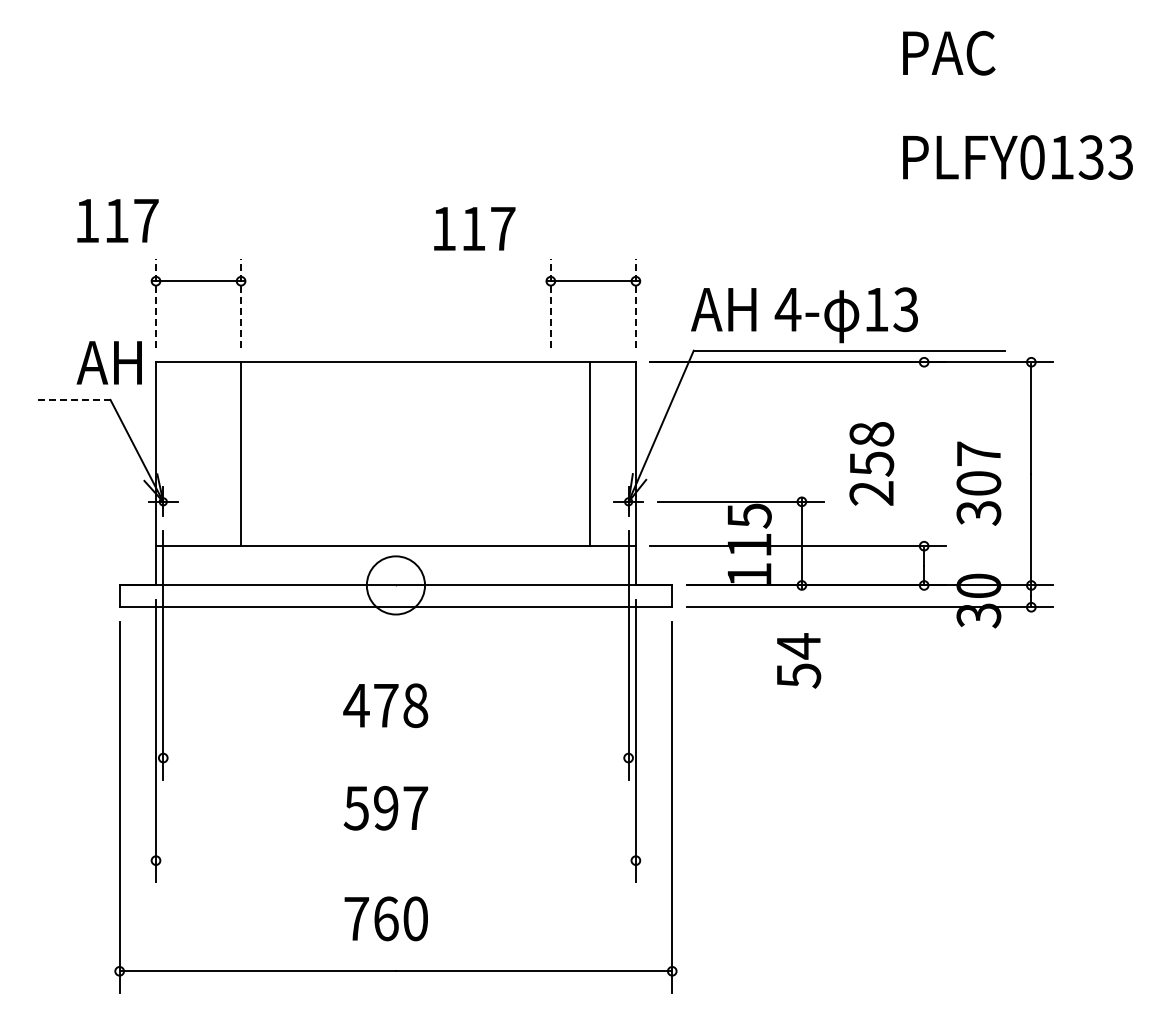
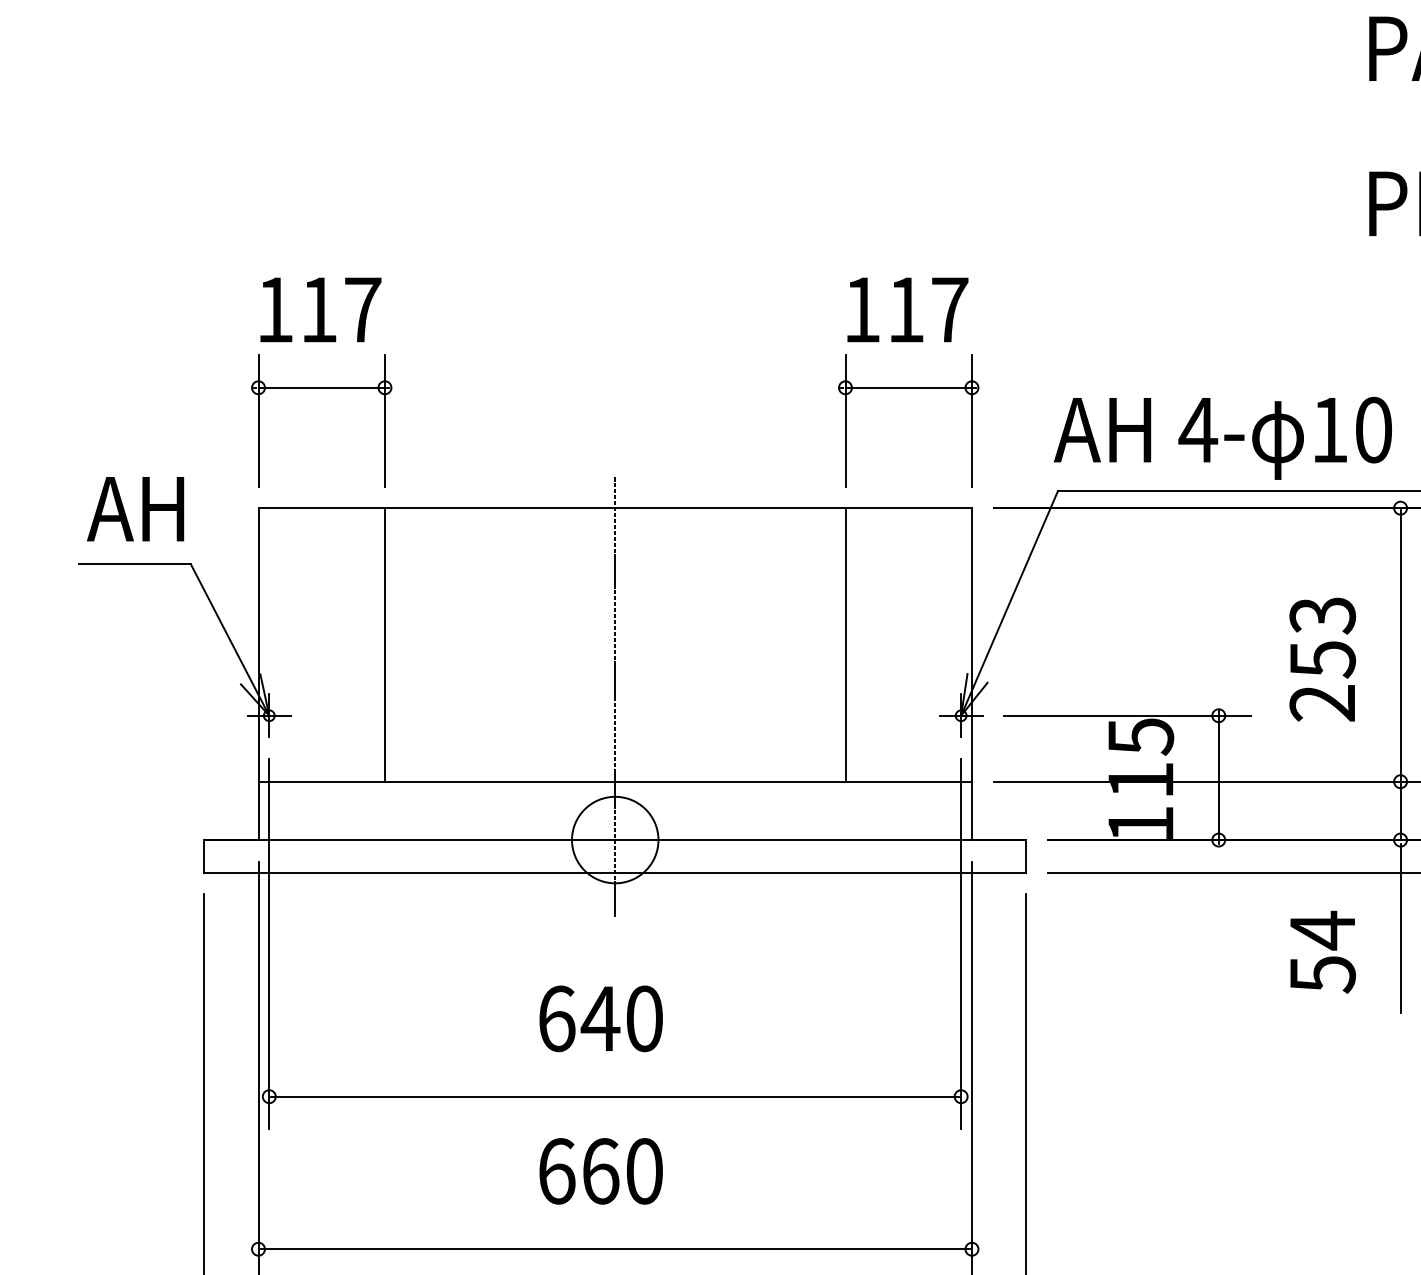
text: (117, 220) -> (320, 309), moved
text: (474, 228) -> (907, 309), moved
line: (156, 303) -> (259, 420), dashed -> solid
line: (241, 303) -> (385, 420), dashed -> solid
line: (550, 303) -> (845, 420), dashed -> solid
line: (635, 303) -> (971, 420), dashed -> solid
text: (905, 309) -> (1372, 429), 13 -> 10
text: (108, 362) -> (134, 508), moved
line: (72, 399) -> (134, 563), dashed -> solid
text: (871, 434) -> (1322, 615), 258 -> 253
line: (924, 453) -> (1401, 643), added
line: (589, 454) -> (845, 645), moved
line: (395, 488) -> (614, 695), added
line: (924, 644) -> (1401, 927), added
text: (799, 660) -> (1323, 951), moved
text: (385, 705) -> (599, 1018), 478 -> 640
line: (395, 758) -> (614, 1097), added
text: (385, 807) -> (599, 1170), 597 -> 660
line: (395, 860) -> (614, 1249), added

